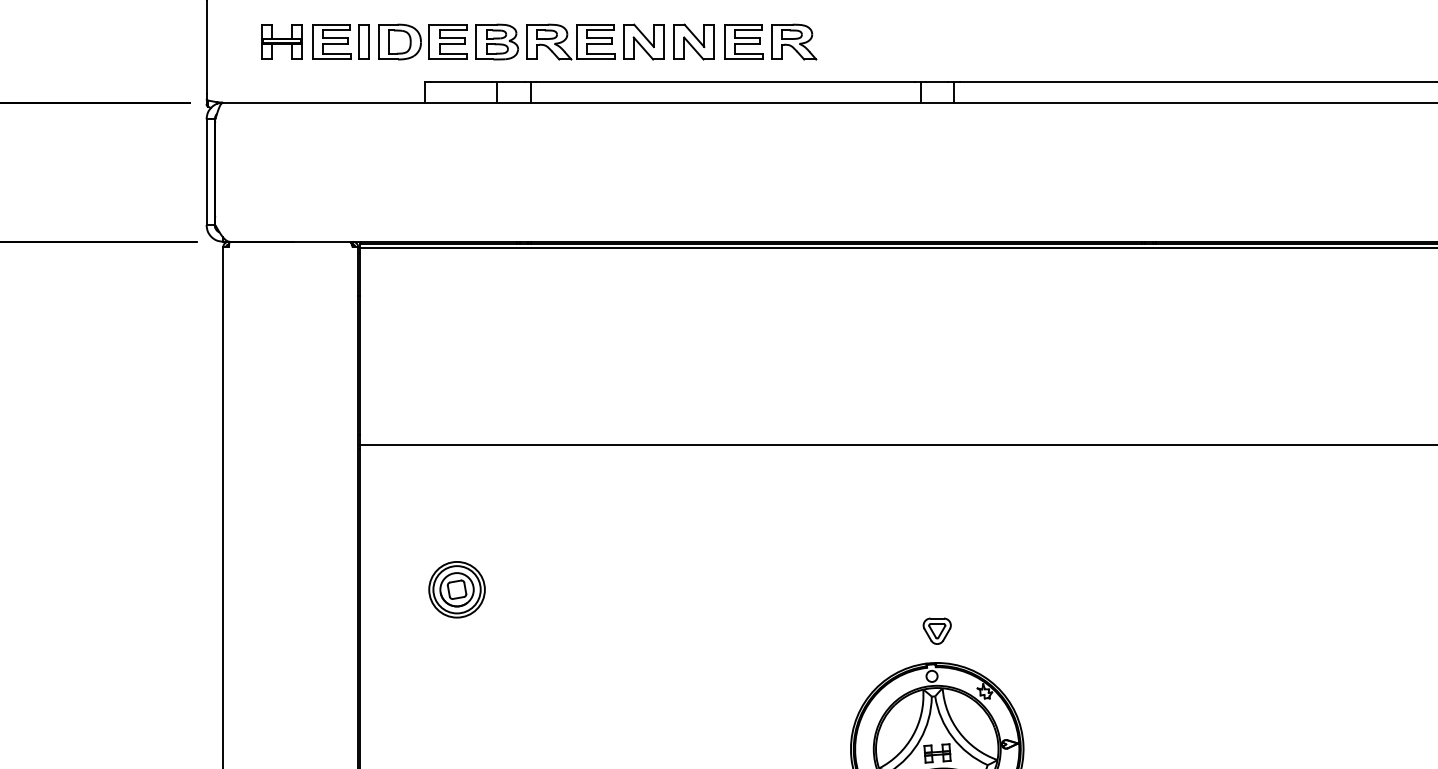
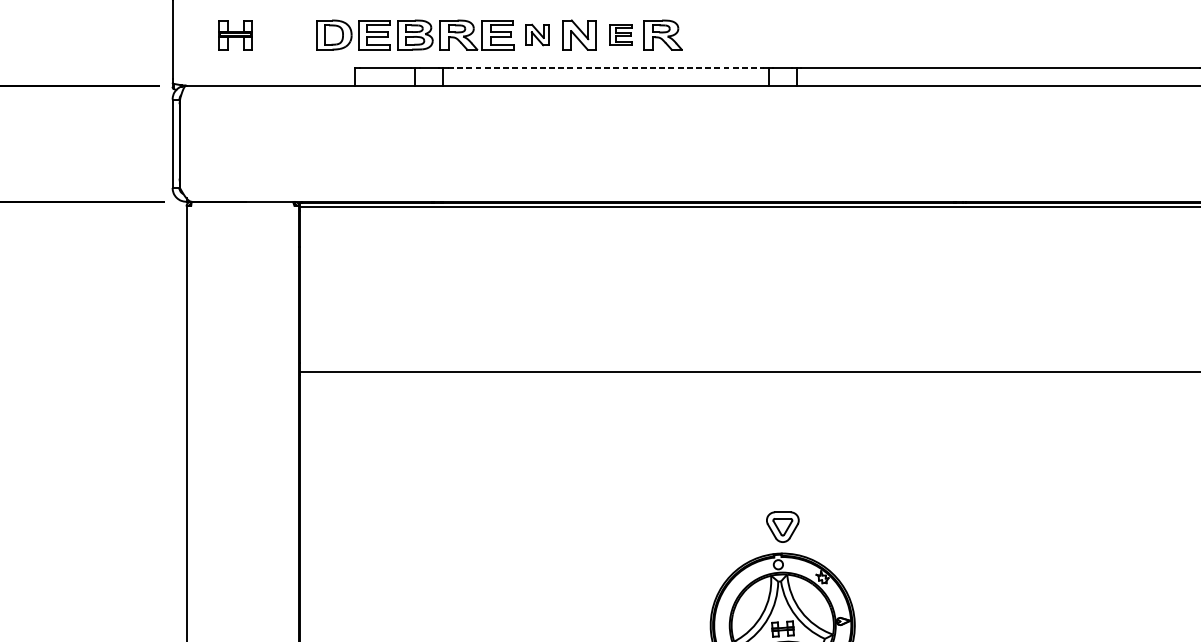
part: (340, 41) -> (284, 34), removed
part: (643, 41) -> (537, 34), size x0.7
part: (743, 41) -> (620, 34), size x0.7
line: (726, 81) -> (606, 67), solid -> dashed
part: (456, 589) -> (381, 492), removed
part: (936, 630) -> (782, 526), size x1.4

